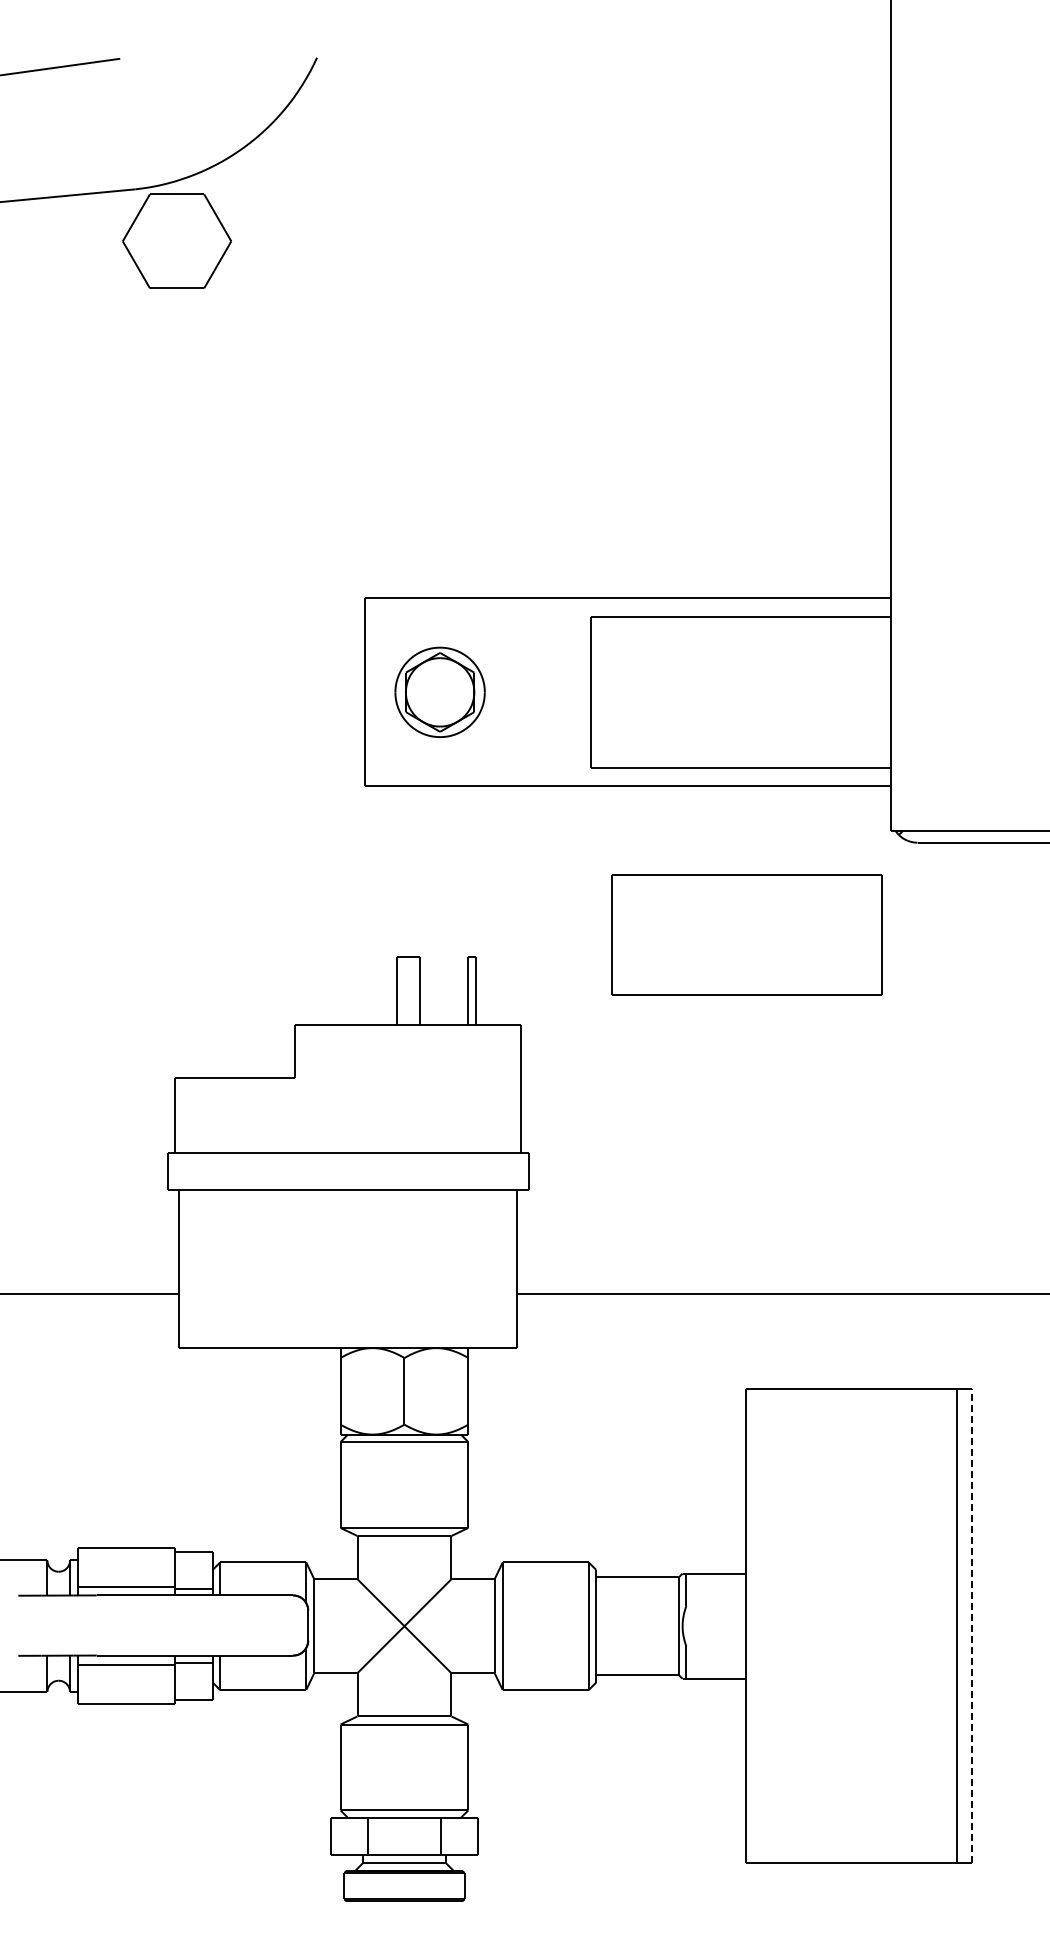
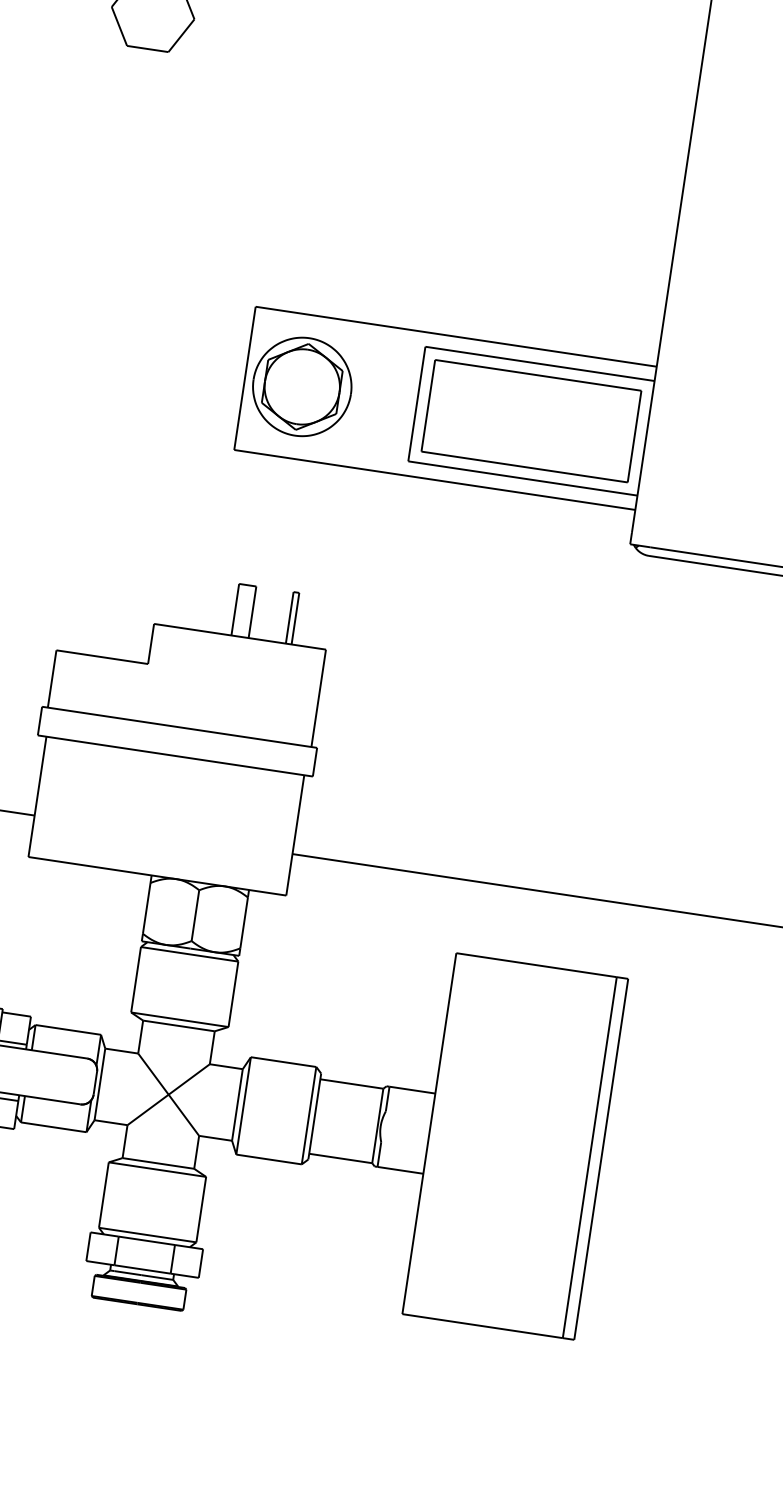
part: (439, 692) -> (301, 386), size x1.43
part: (746, 934) -> (531, 420), moved
line: (971, 1626) -> (600, 1159), dashed -> solid

